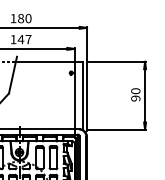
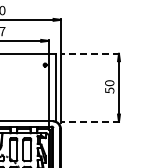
line: (117, 61) -> (91, 53), solid -> dashed
text: (135, 98) -> (109, 90), 90 -> 50
line: (117, 129) -> (91, 121), solid -> dashed

